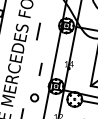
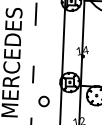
line: (40, 68) -> (32, 73), moved

